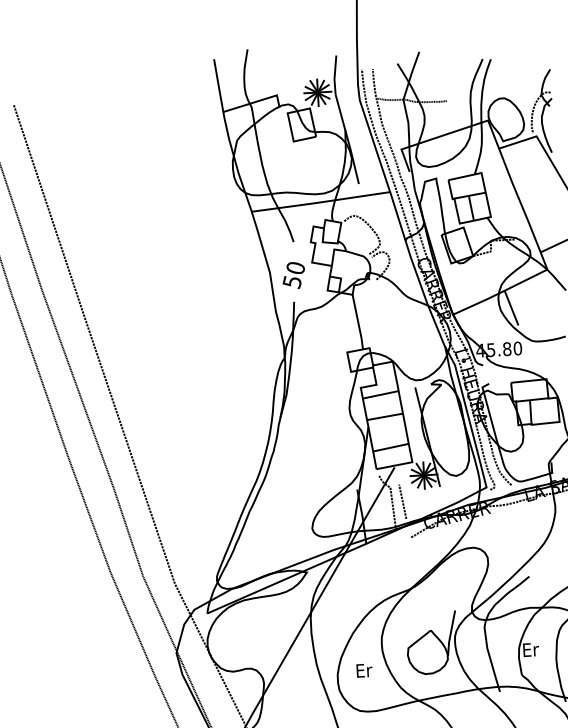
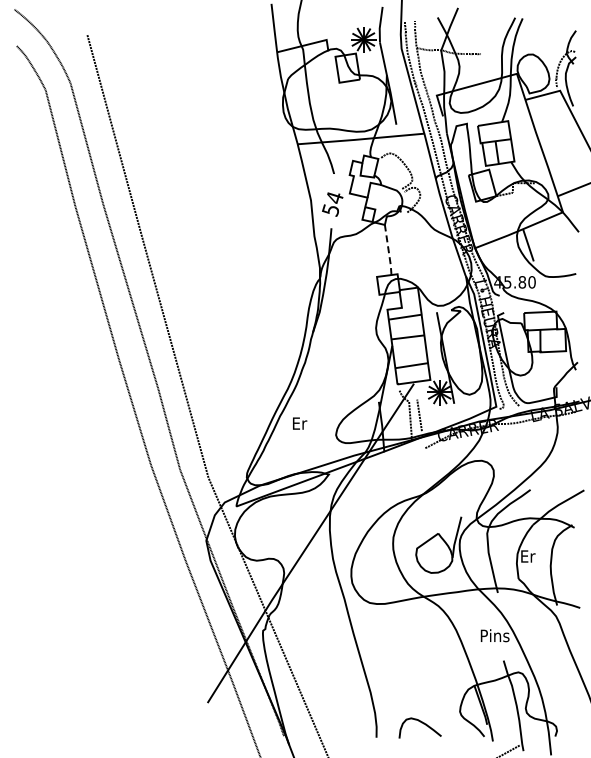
text: (295, 267) -> (334, 197), 50 -> 54
line: (358, 322) -> (388, 250), solid -> dashed
text: (365, 670) -> (300, 423), moved

